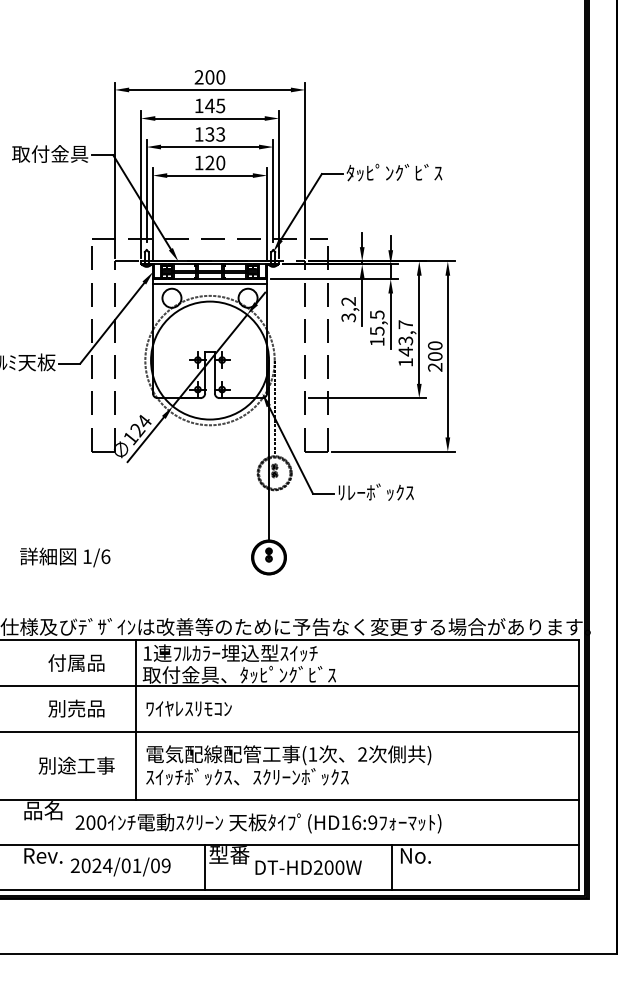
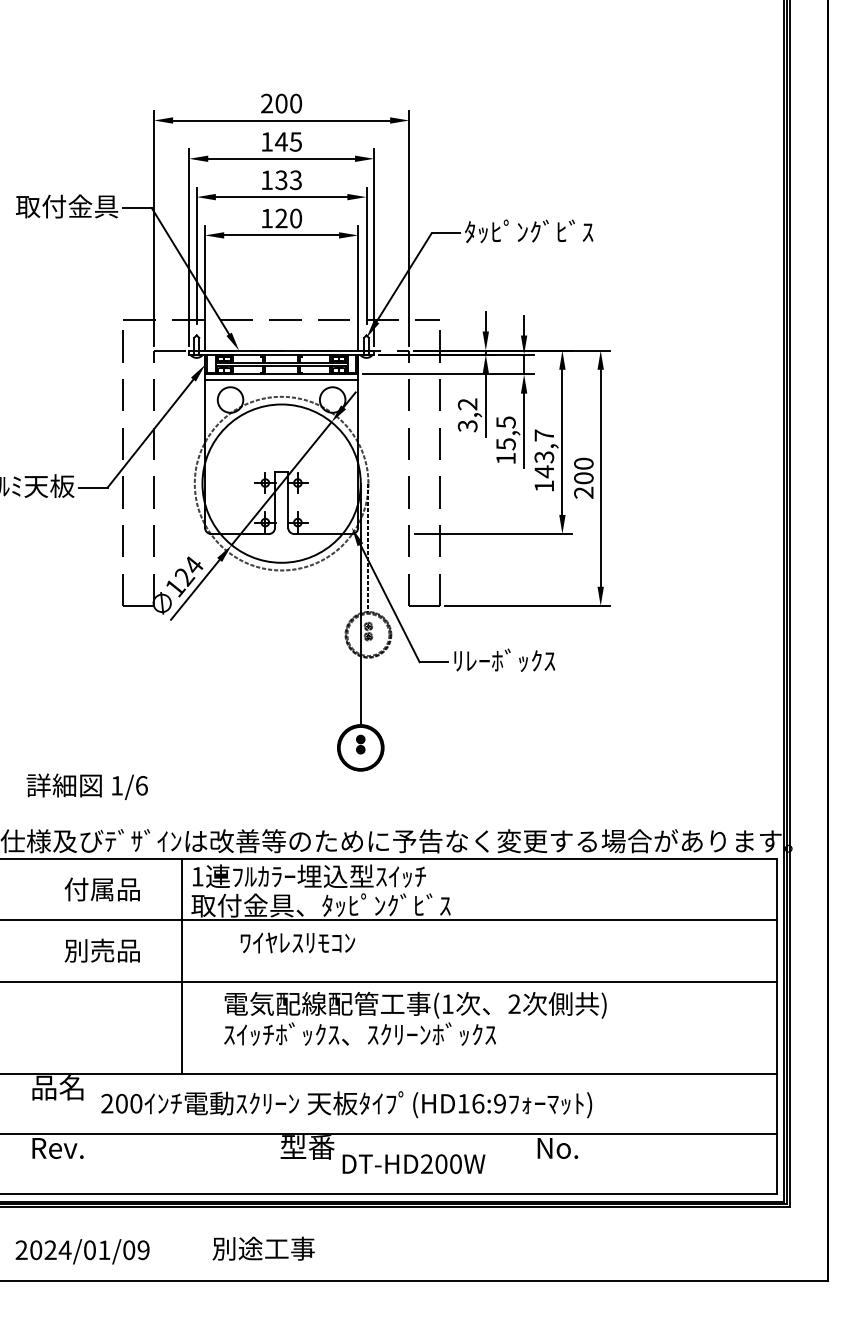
text: (65, 557) -> (87, 786), moved
text: (188, 708) -> (297, 942), moved
text: (76, 765) -> (263, 1248), moved
text: (288, 765) -> (415, 1018), moved
text: (120, 866) -> (82, 1251), moved
line: (204, 867) -> (274, 1163), removed
line: (392, 867) -> (526, 1163), removed

